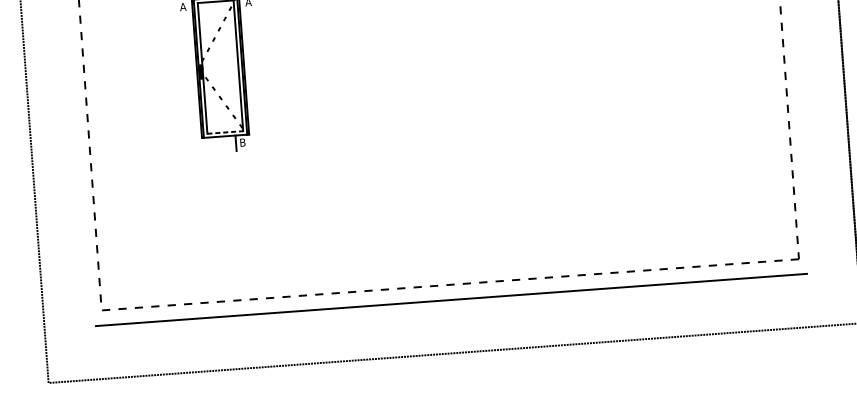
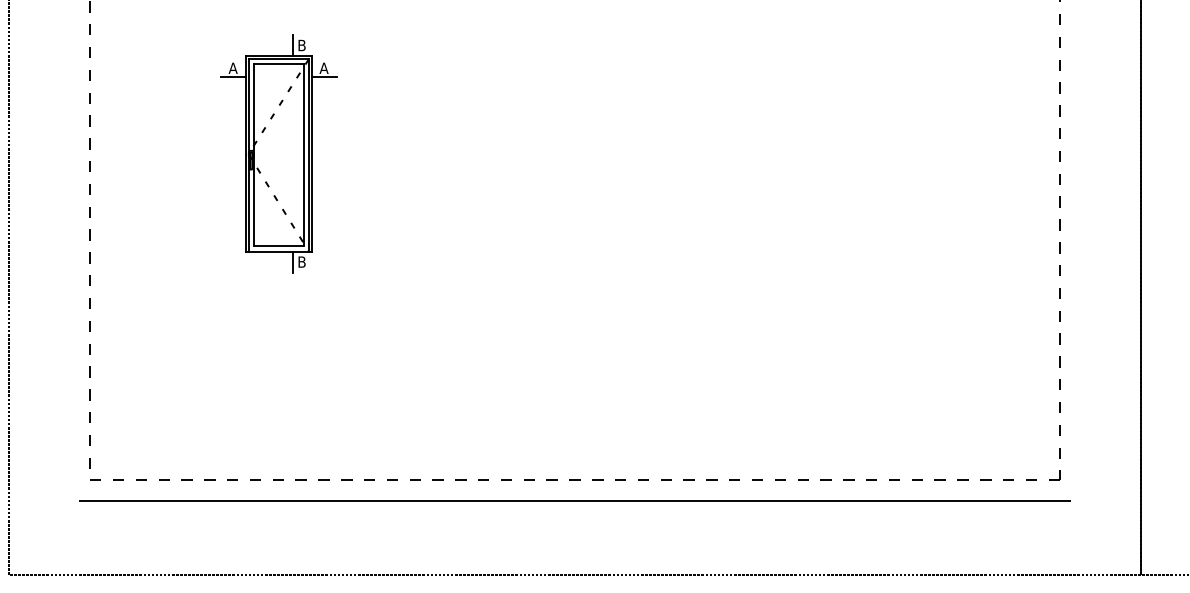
line: (248, 8) -> (323, 76), added
line: (183, 12) -> (232, 76), added
line: (225, 132) -> (278, 246), dashed -> solid

